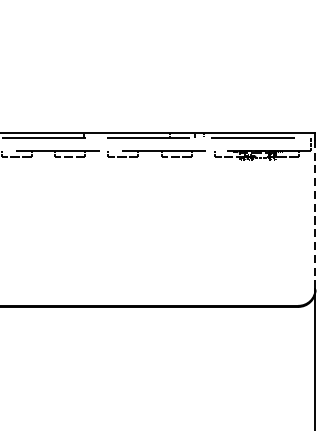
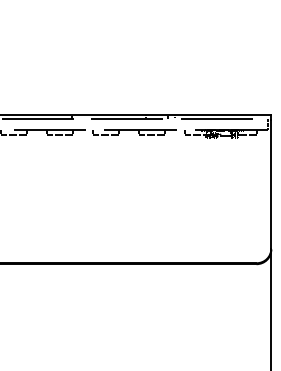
line: (315, 215) -> (271, 185), dashed -> solid

